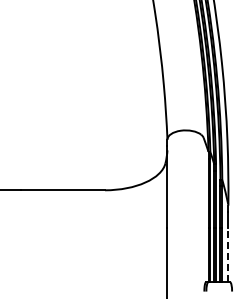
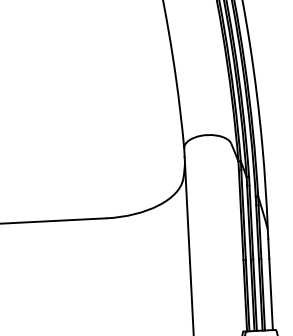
line: (228, 254) -> (271, 293), dashed -> solid

